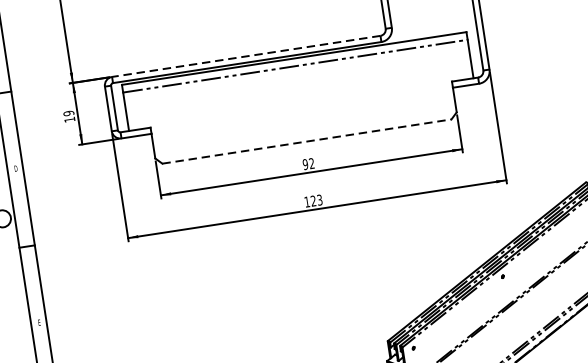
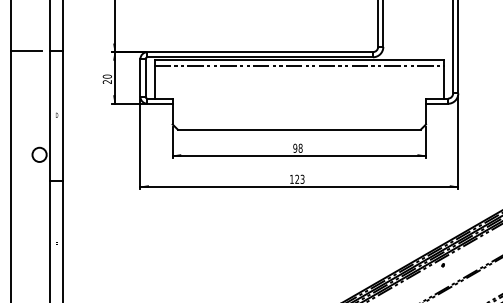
line: (246, 56) -> (260, 52), dashed -> solid
text: (68, 115) -> (106, 78), 19 -> 20
line: (307, 141) -> (299, 129), dashed -> solid
text: (311, 163) -> (300, 148), 92 -> 98

